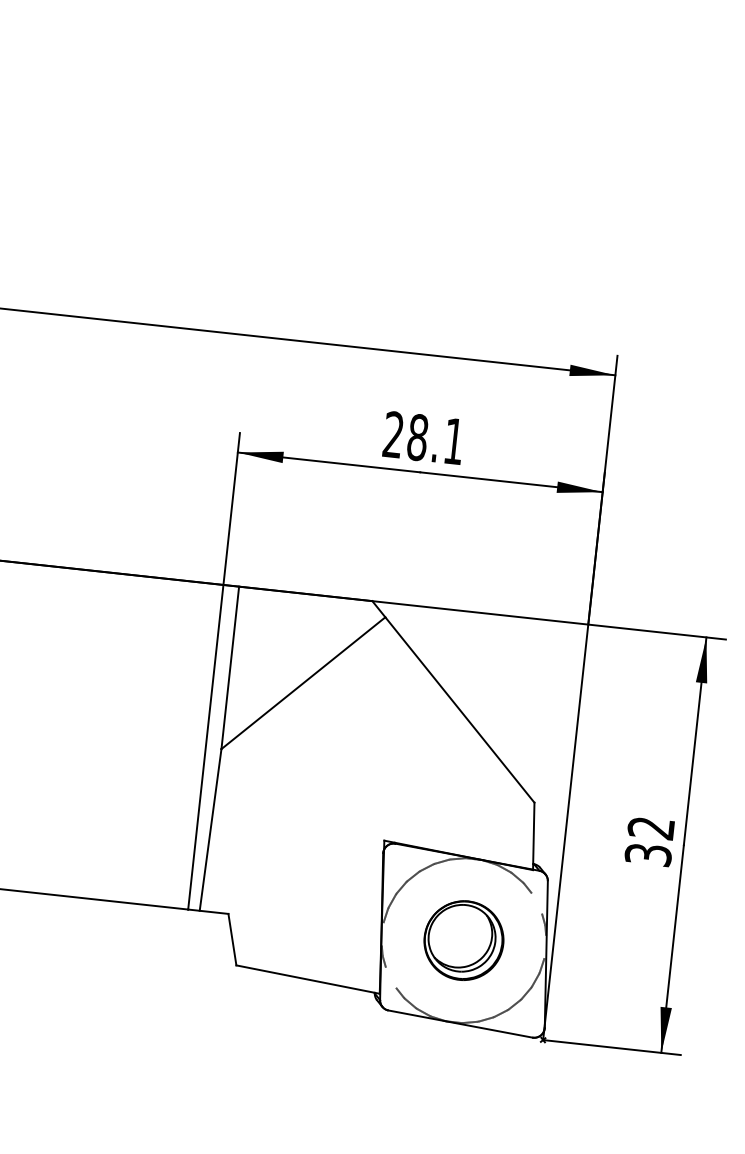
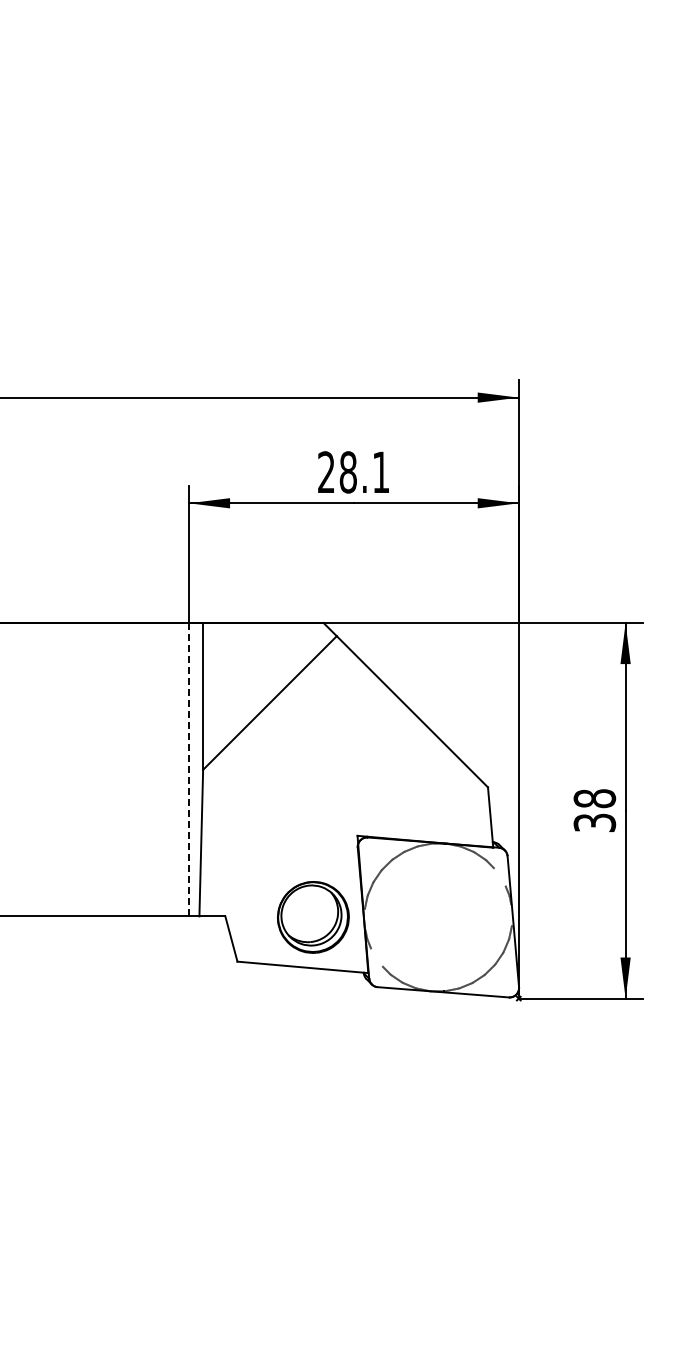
line: (205, 746) -> (188, 769), solid -> dashed
text: (650, 827) -> (594, 798), 32 -> 38
part: (464, 940) -> (313, 917), moved

